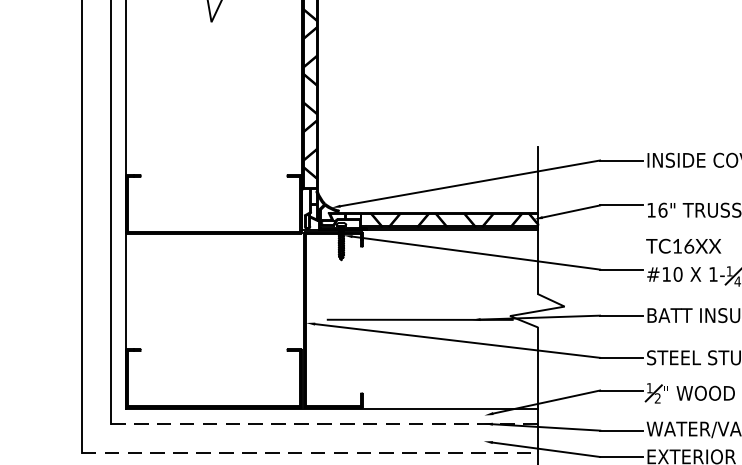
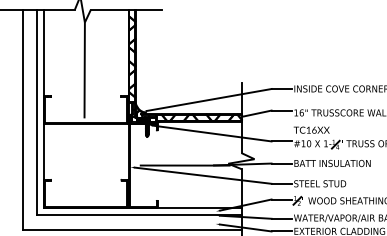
line: (210, 121) -> (84, 70), added
line: (325, 423) -> (139, 215), dashed -> solid
line: (310, 452) -> (132, 229), dashed -> solid

